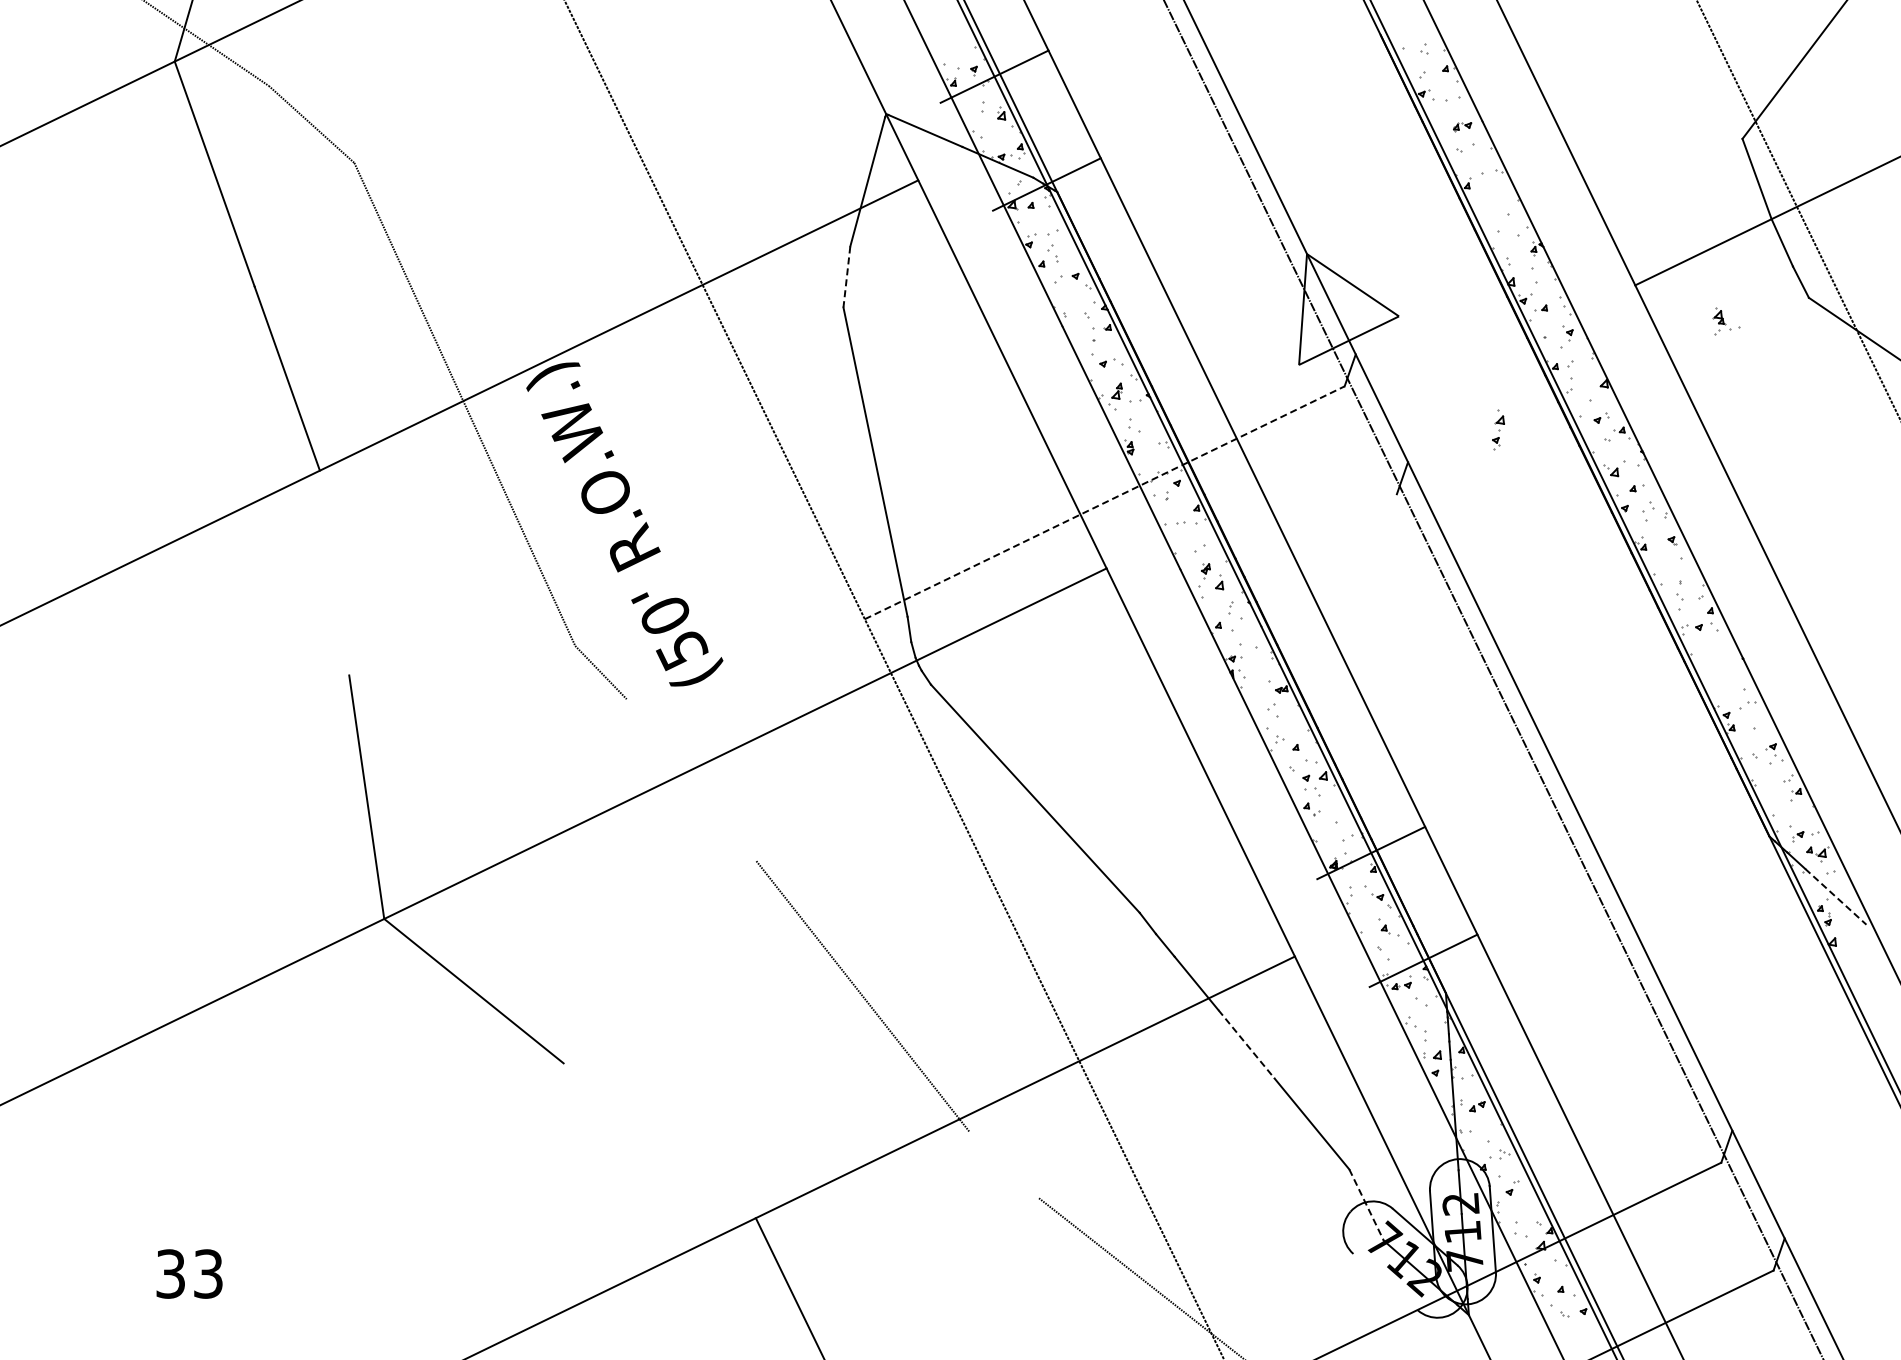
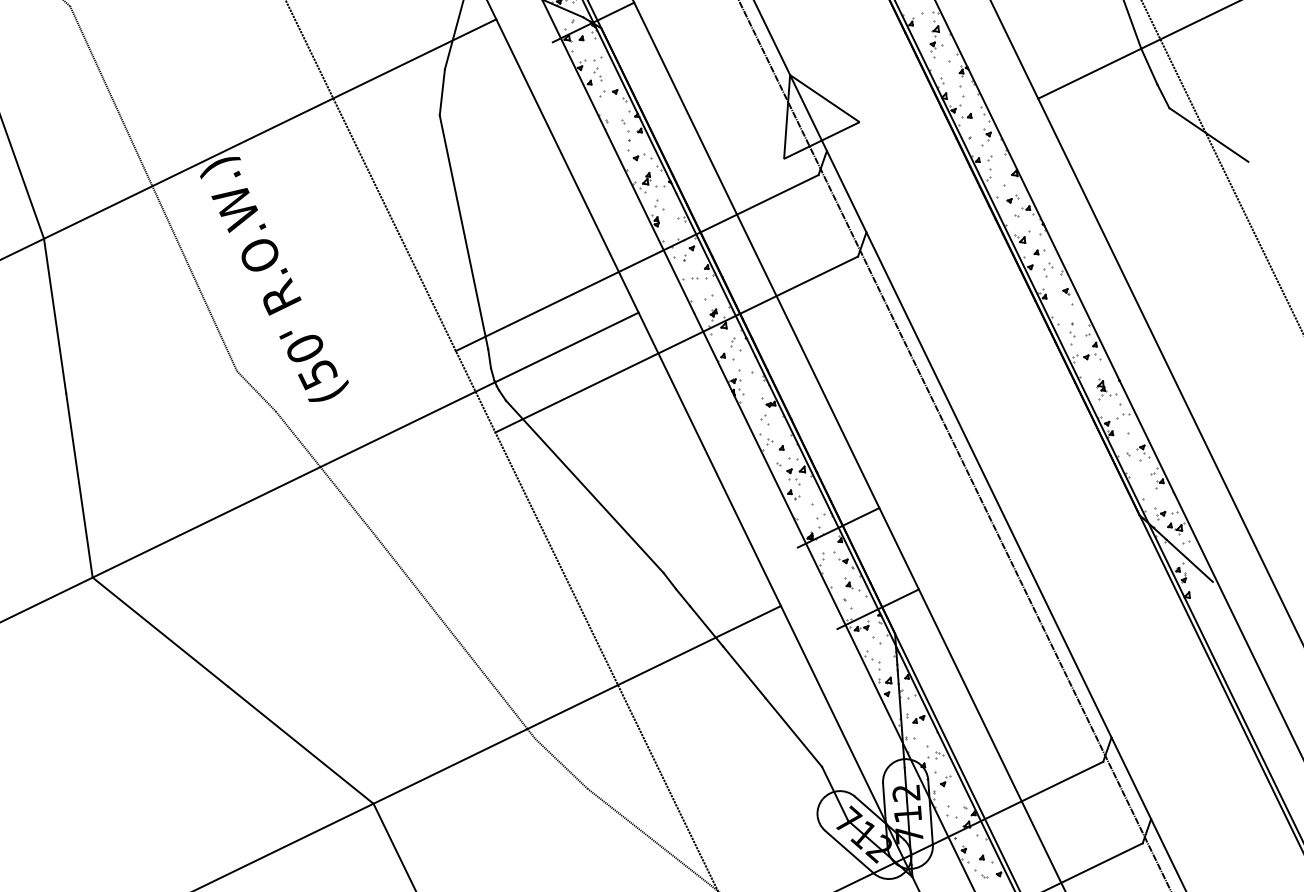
line: (846, 277) -> (442, 92), dashed -> solid
part: (1726, 321) -> (1107, 389), moved
part: (1498, 429) -> (934, 36), moved
line: (1104, 502) -> (637, 262), dashed -> solid
line: (334, 572) -> (55, 315), added
line: (1156, 610) -> (676, 344), added
line: (691, 780) -> (324, 472), added
line: (1836, 897) -> (1190, 561), dashed -> solid
line: (1246, 1044) -> (744, 672), dashed -> solid
line: (659, 1140) -> (300, 745), added
line: (1004, 1165) -> (561, 763), added
line: (1366, 1205) -> (835, 794), dashed -> solid
line: (1385, 1282) -> (849, 852), added

